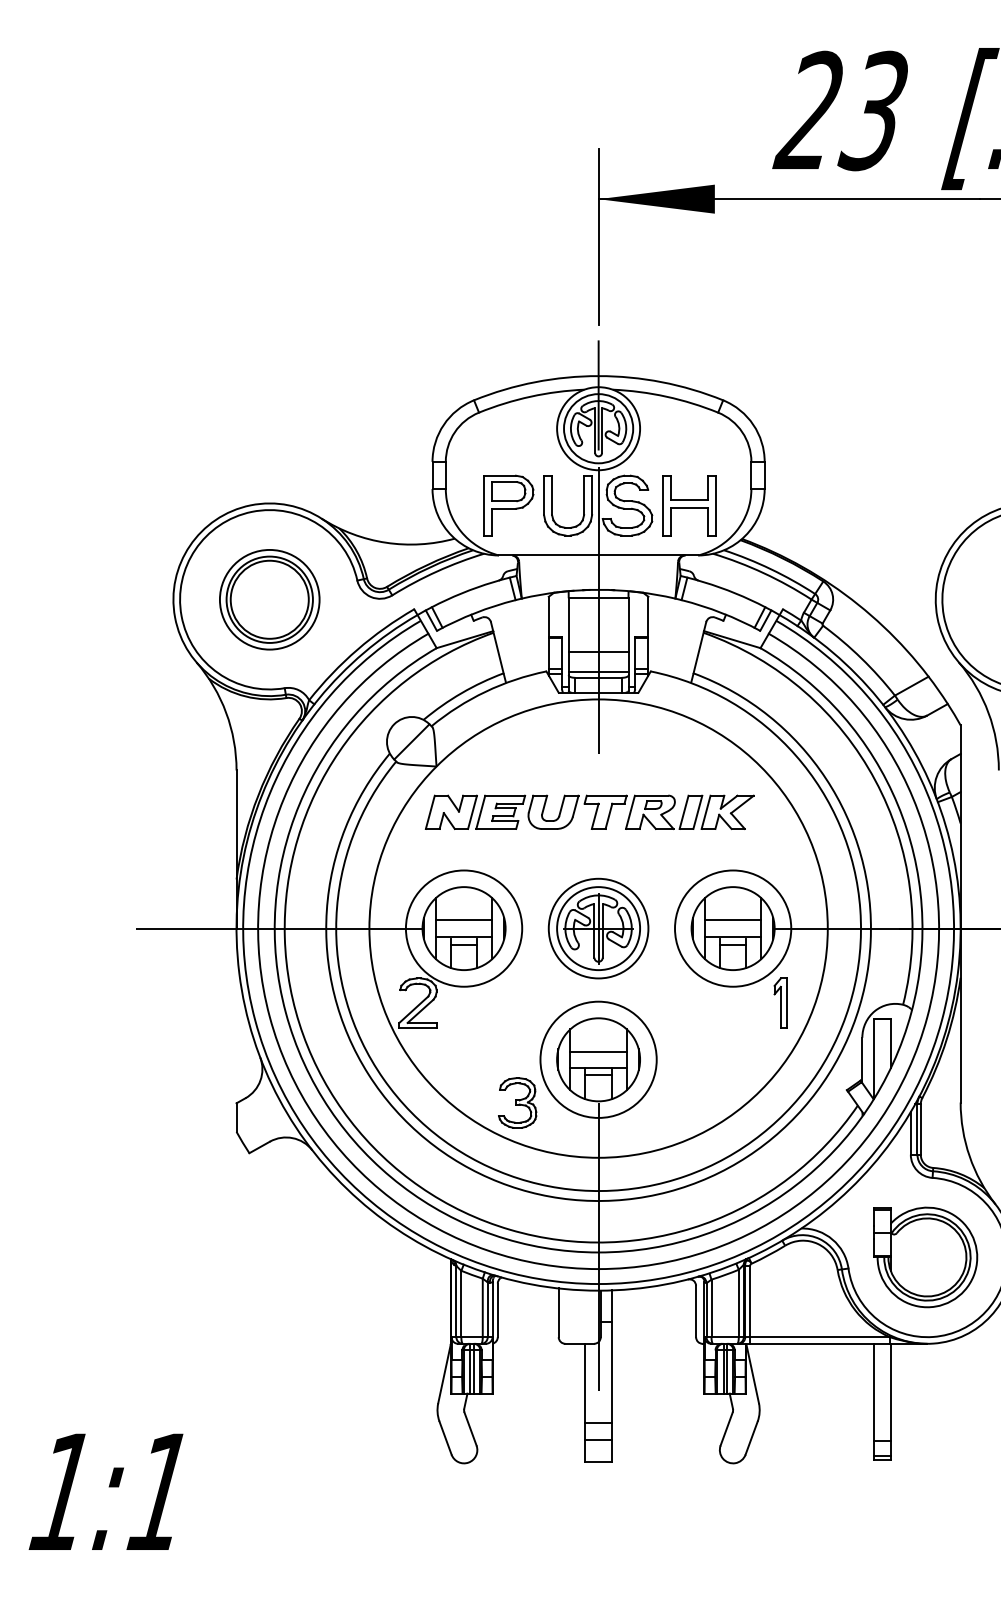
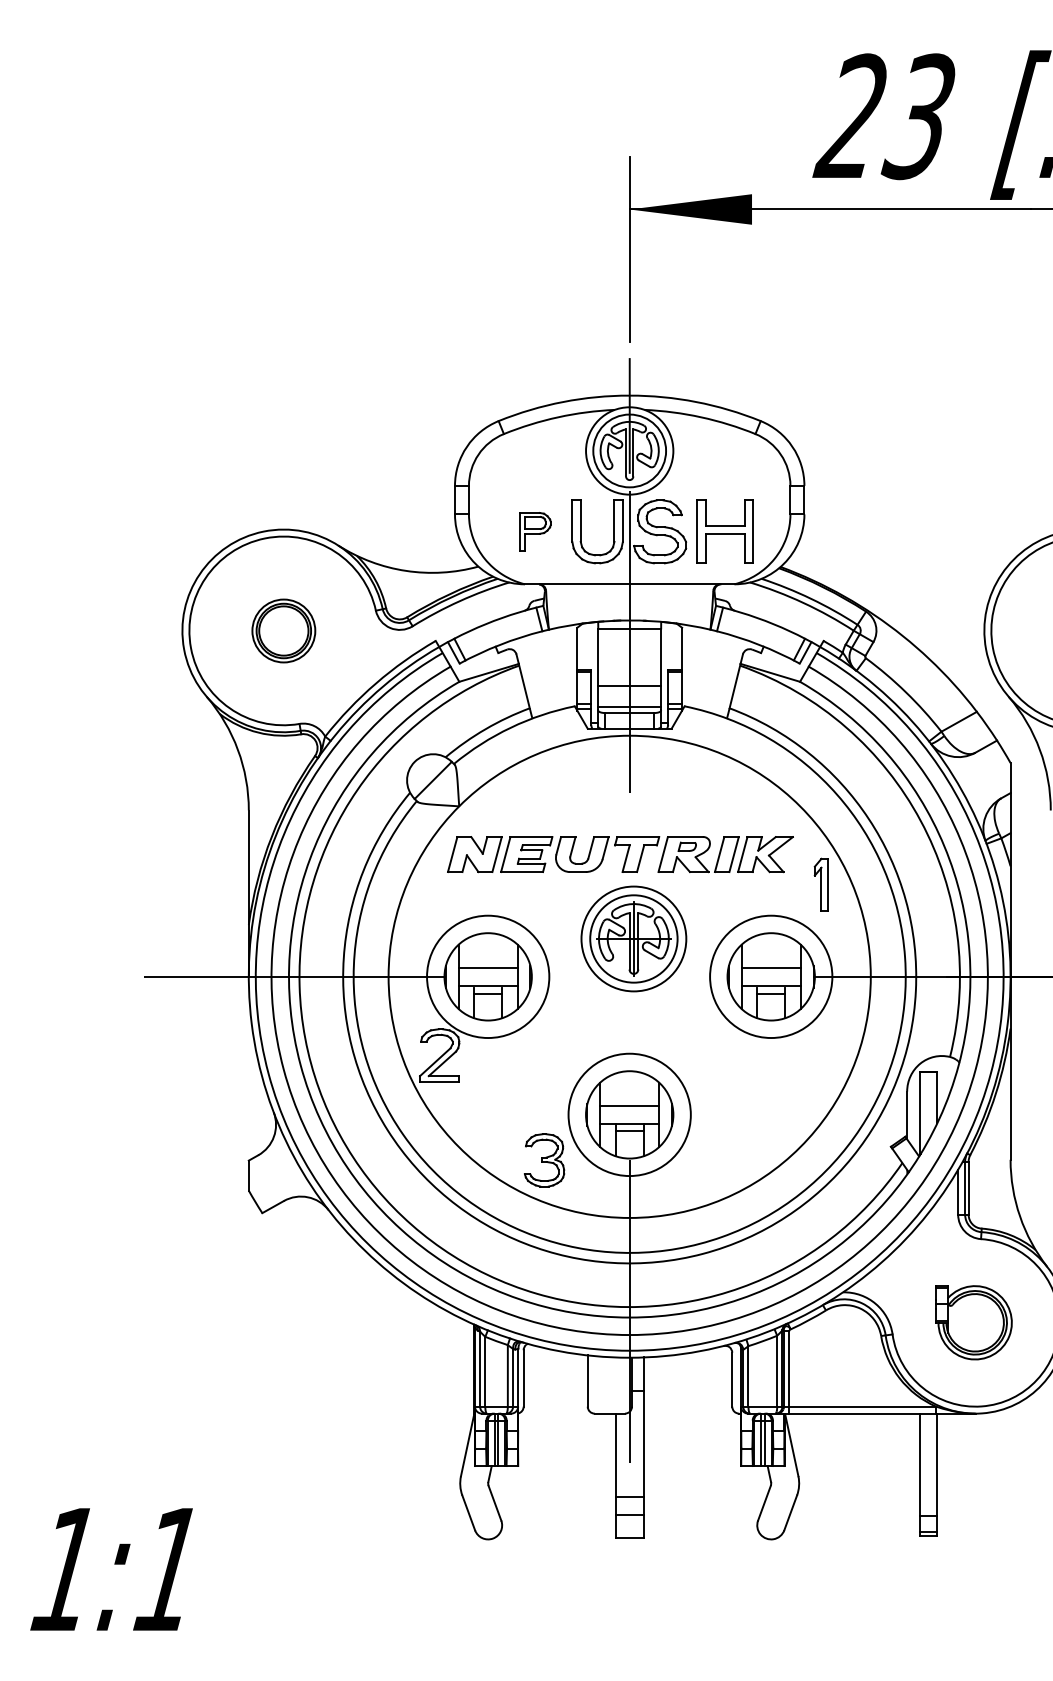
part: (508, 505) -> (534, 531), size x0.6
part: (269, 599) -> (283, 630), size x0.6
part: (598, 928) -> (633, 938), moved
part: (780, 1002) -> (821, 884), moved
part: (925, 1257) -> (973, 1322), size x0.7

